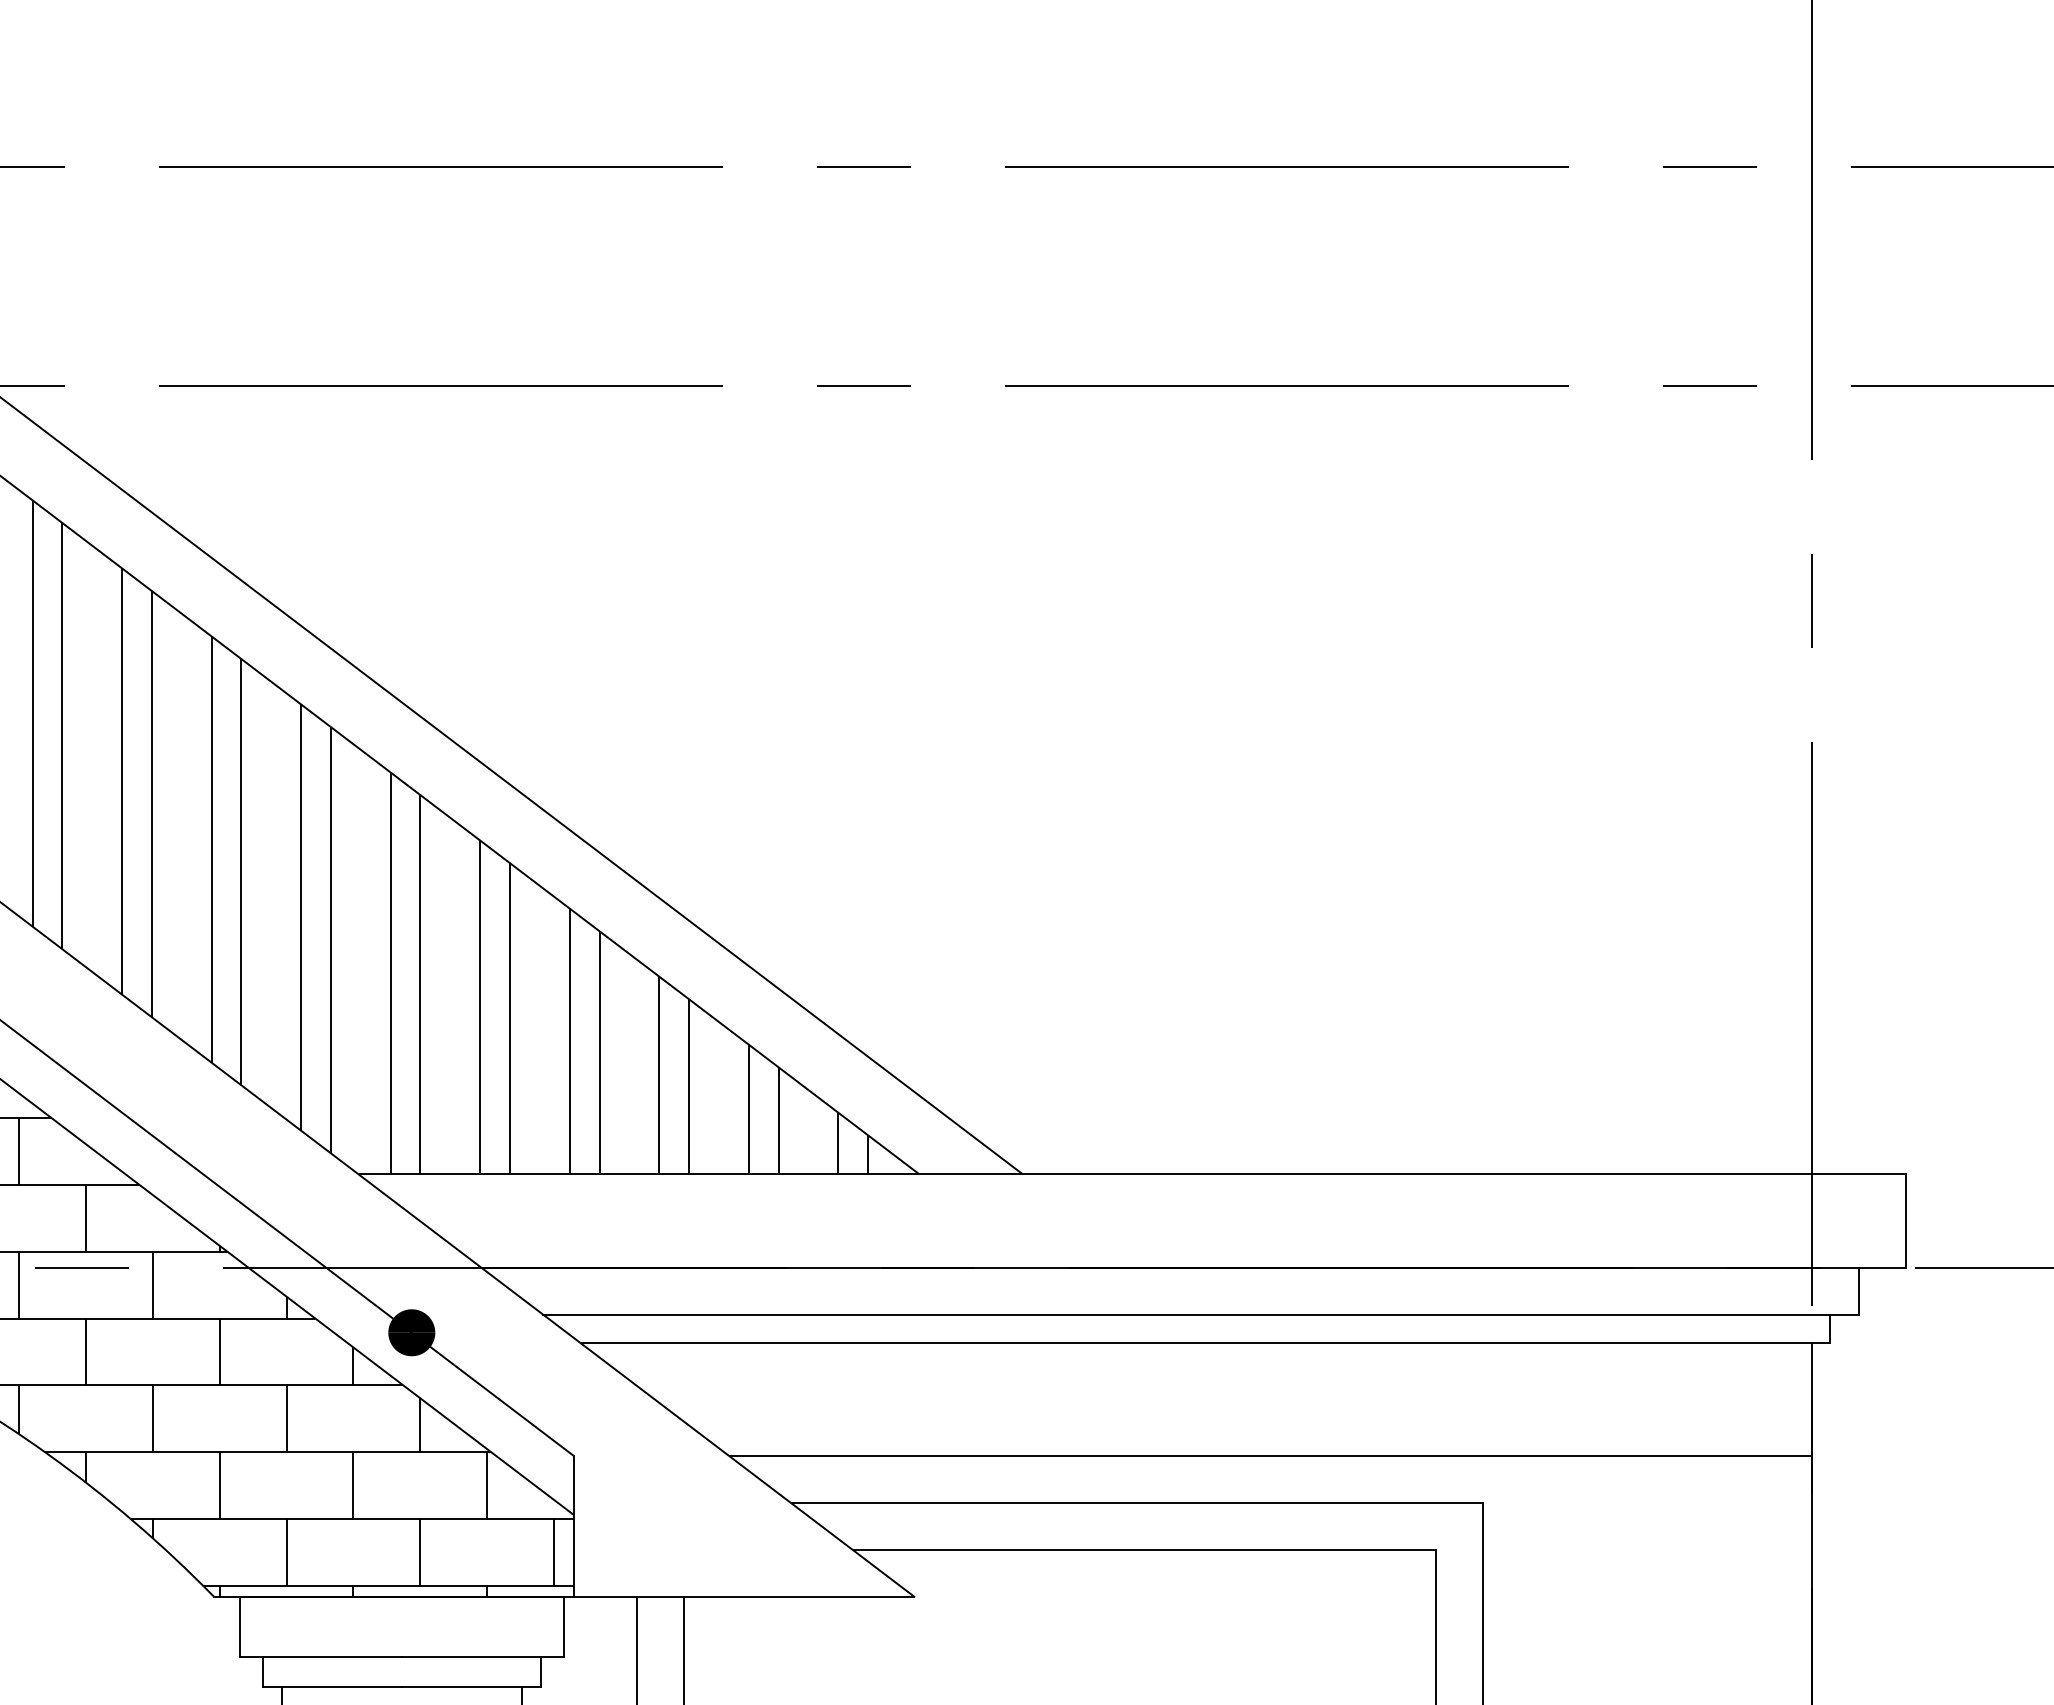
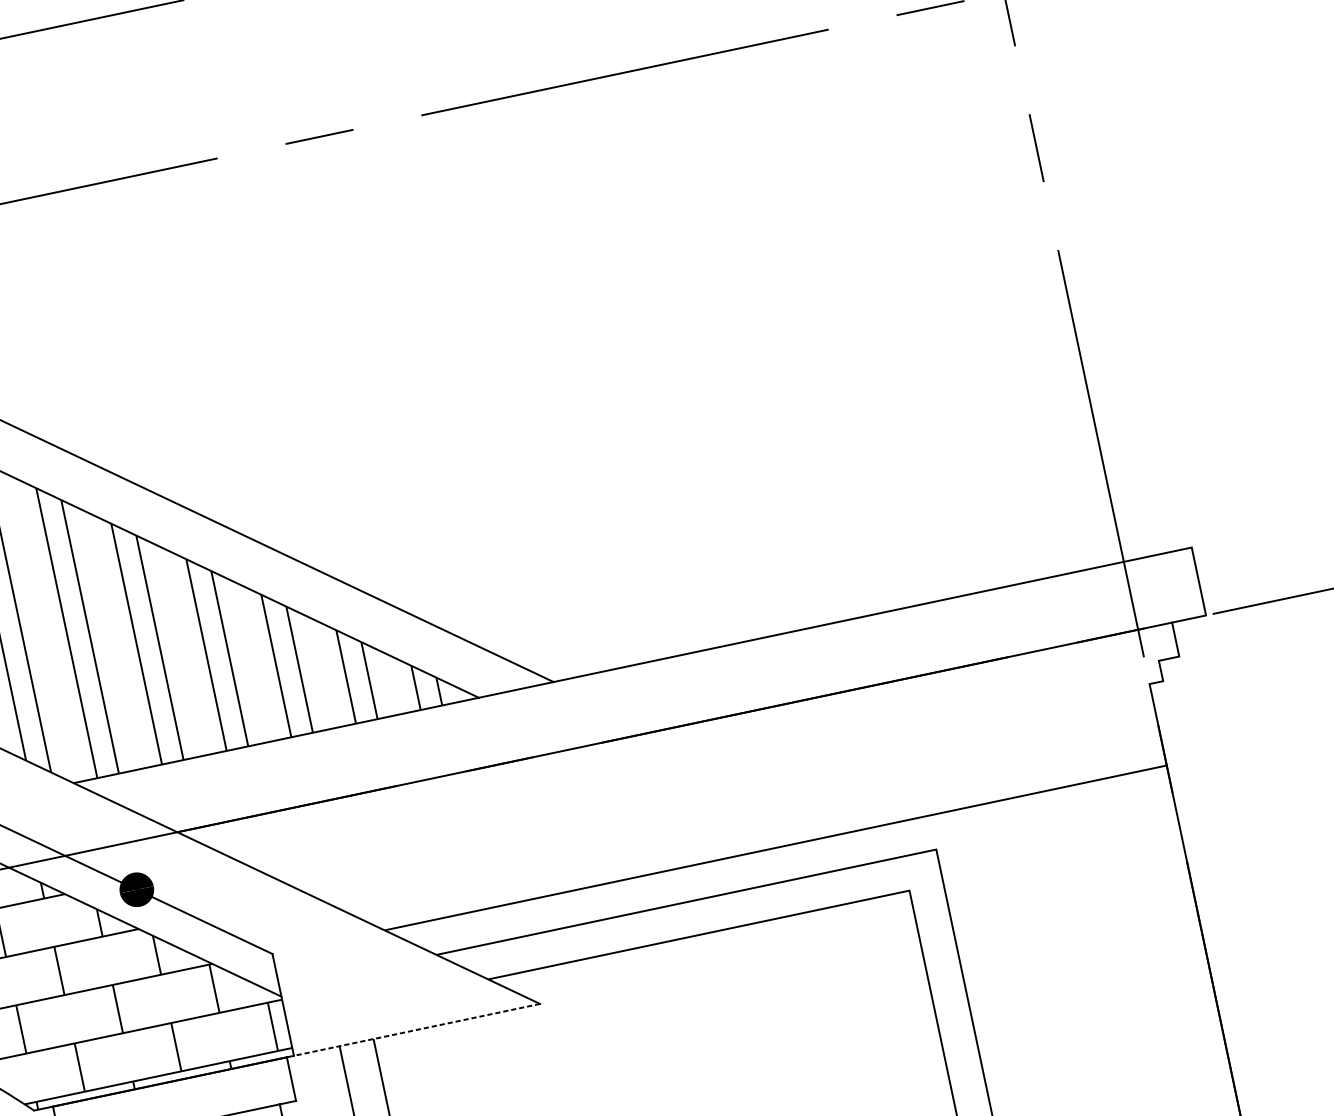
line: (1186, 1314) -> (693, 758), removed
line: (1195, 1343) -> (704, 778), removed
line: (743, 1596) -> (416, 1029), solid -> dashed

